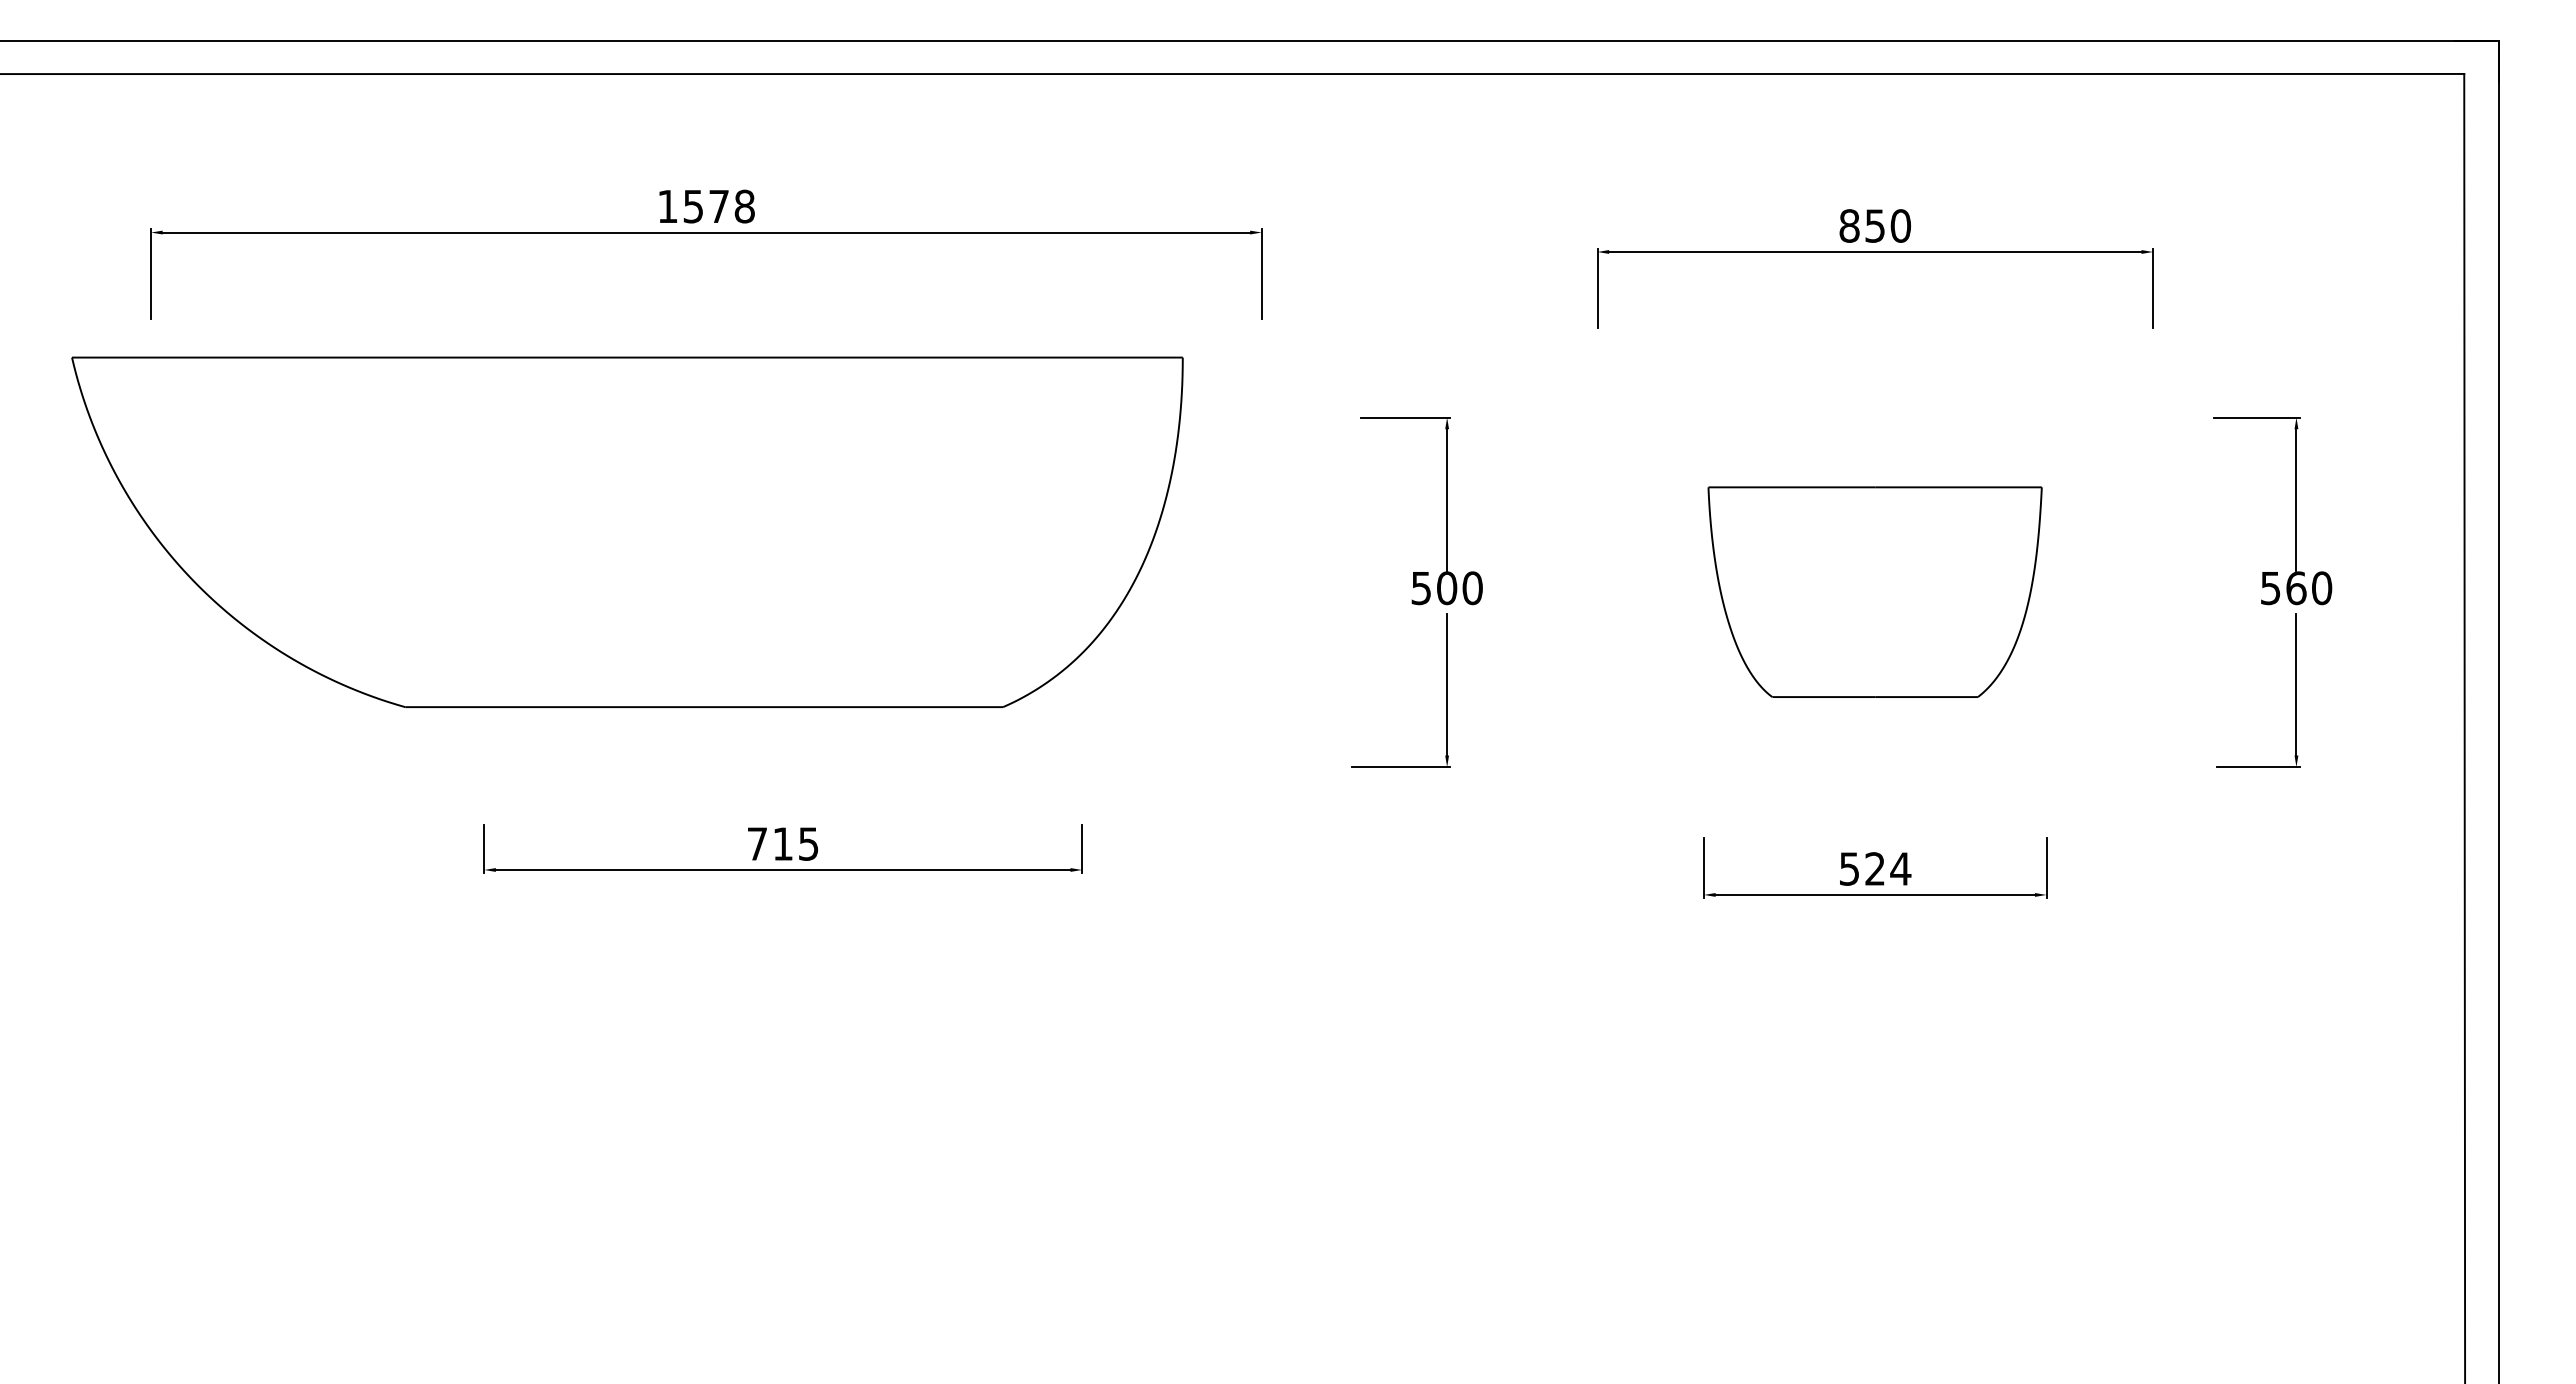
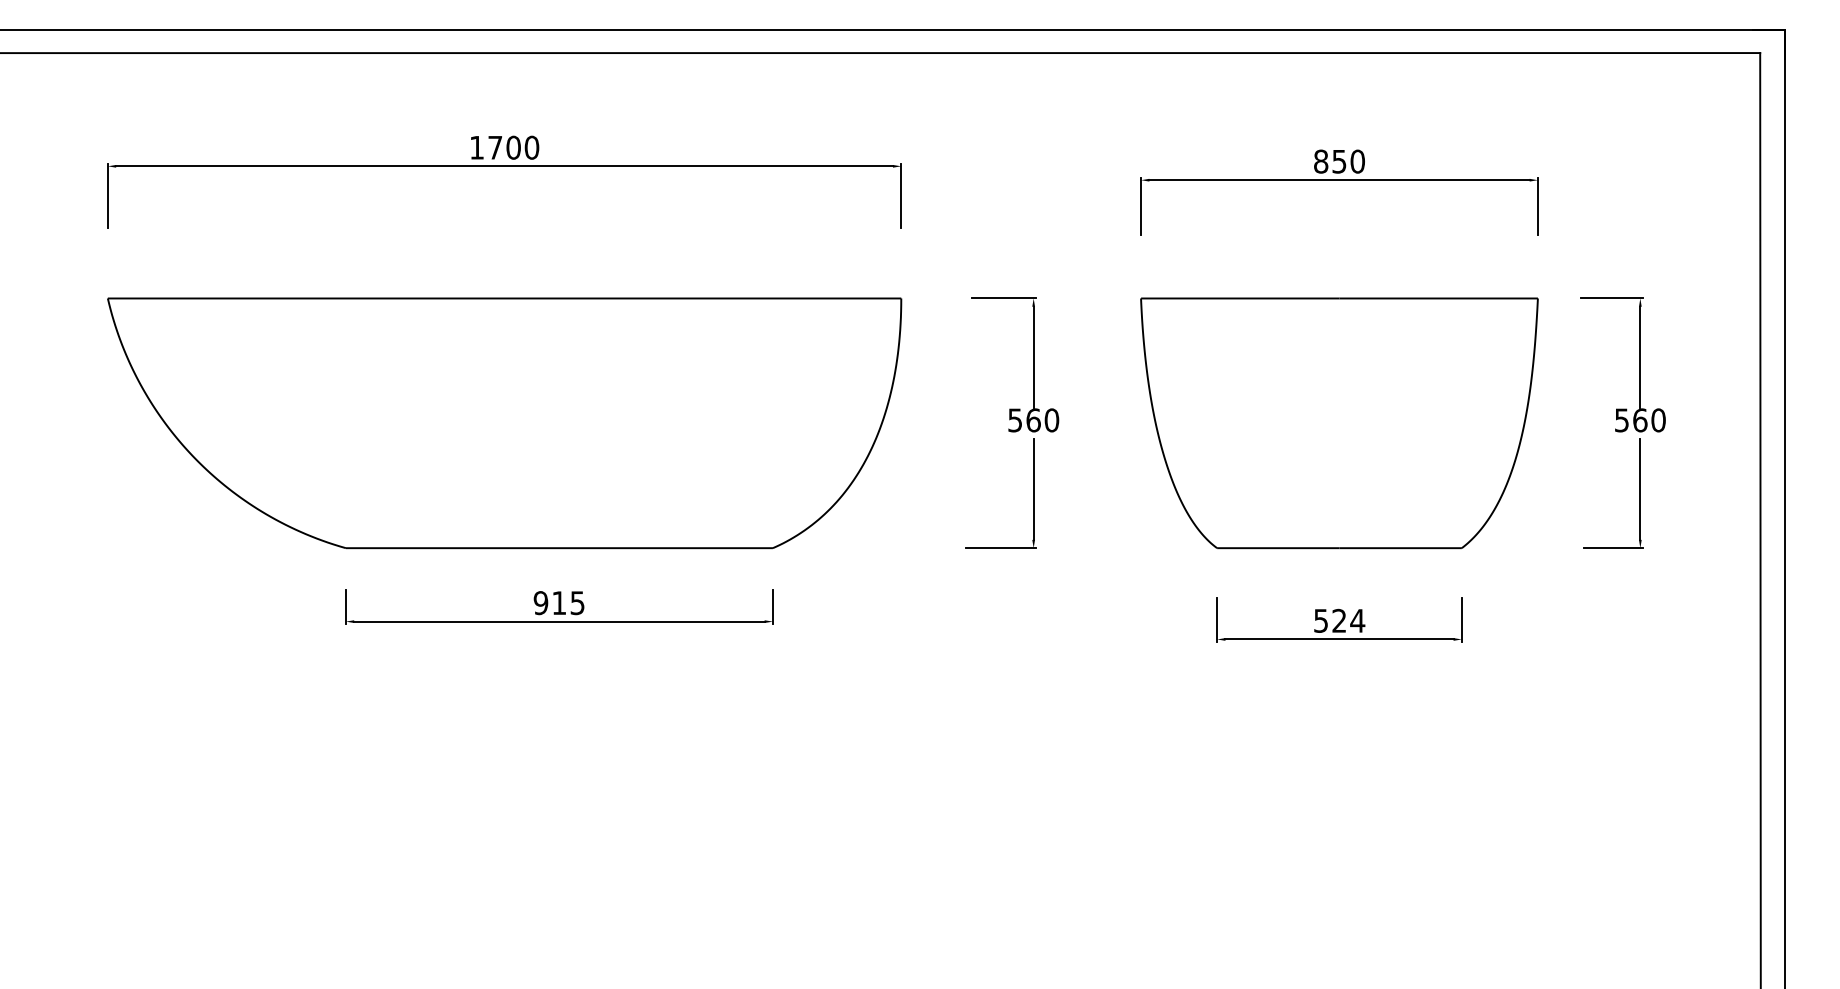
text: (718, 206) -> (513, 147), 1578 -> 1700
part: (627, 531) -> (504, 422), moved
text: (1447, 587) -> (1033, 419), 500 -> 560
part: (1874, 591) -> (1338, 422), size x1.67
text: (757, 843) -> (541, 602), 715 -> 915

